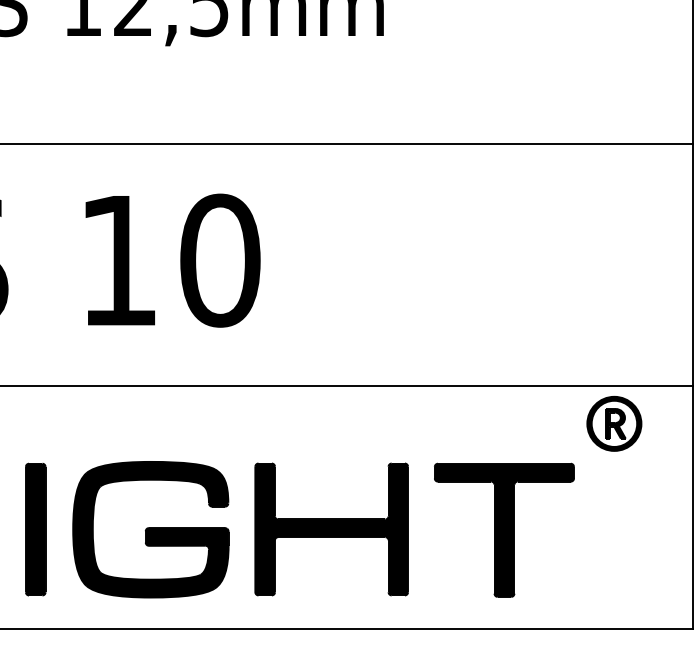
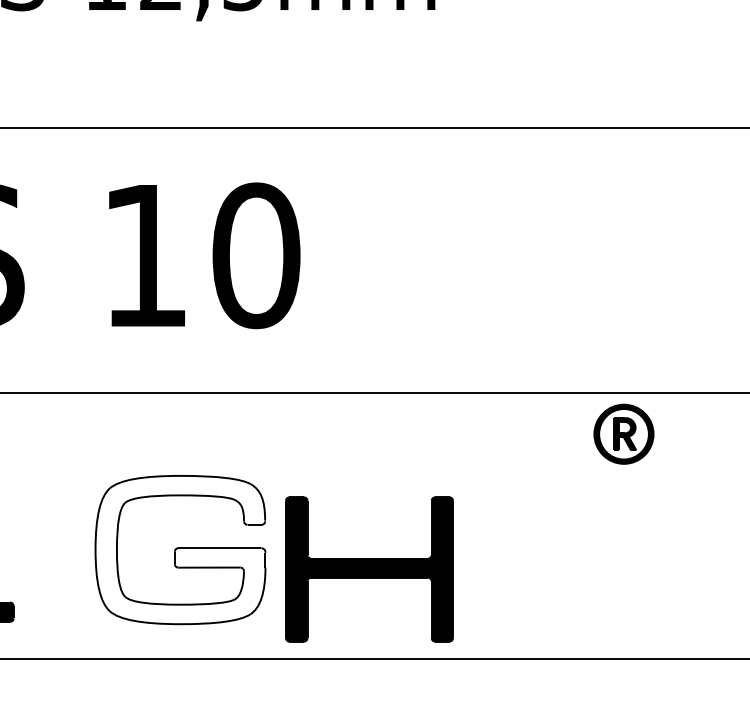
part: (614, 423) -> (624, 433), moved
part: (35, 529) -> (54, 549), removed
fill: (150, 529) -> (180, 549), removed
part: (331, 529) -> (369, 569), moved
part: (504, 529) -> (567, 549), removed

